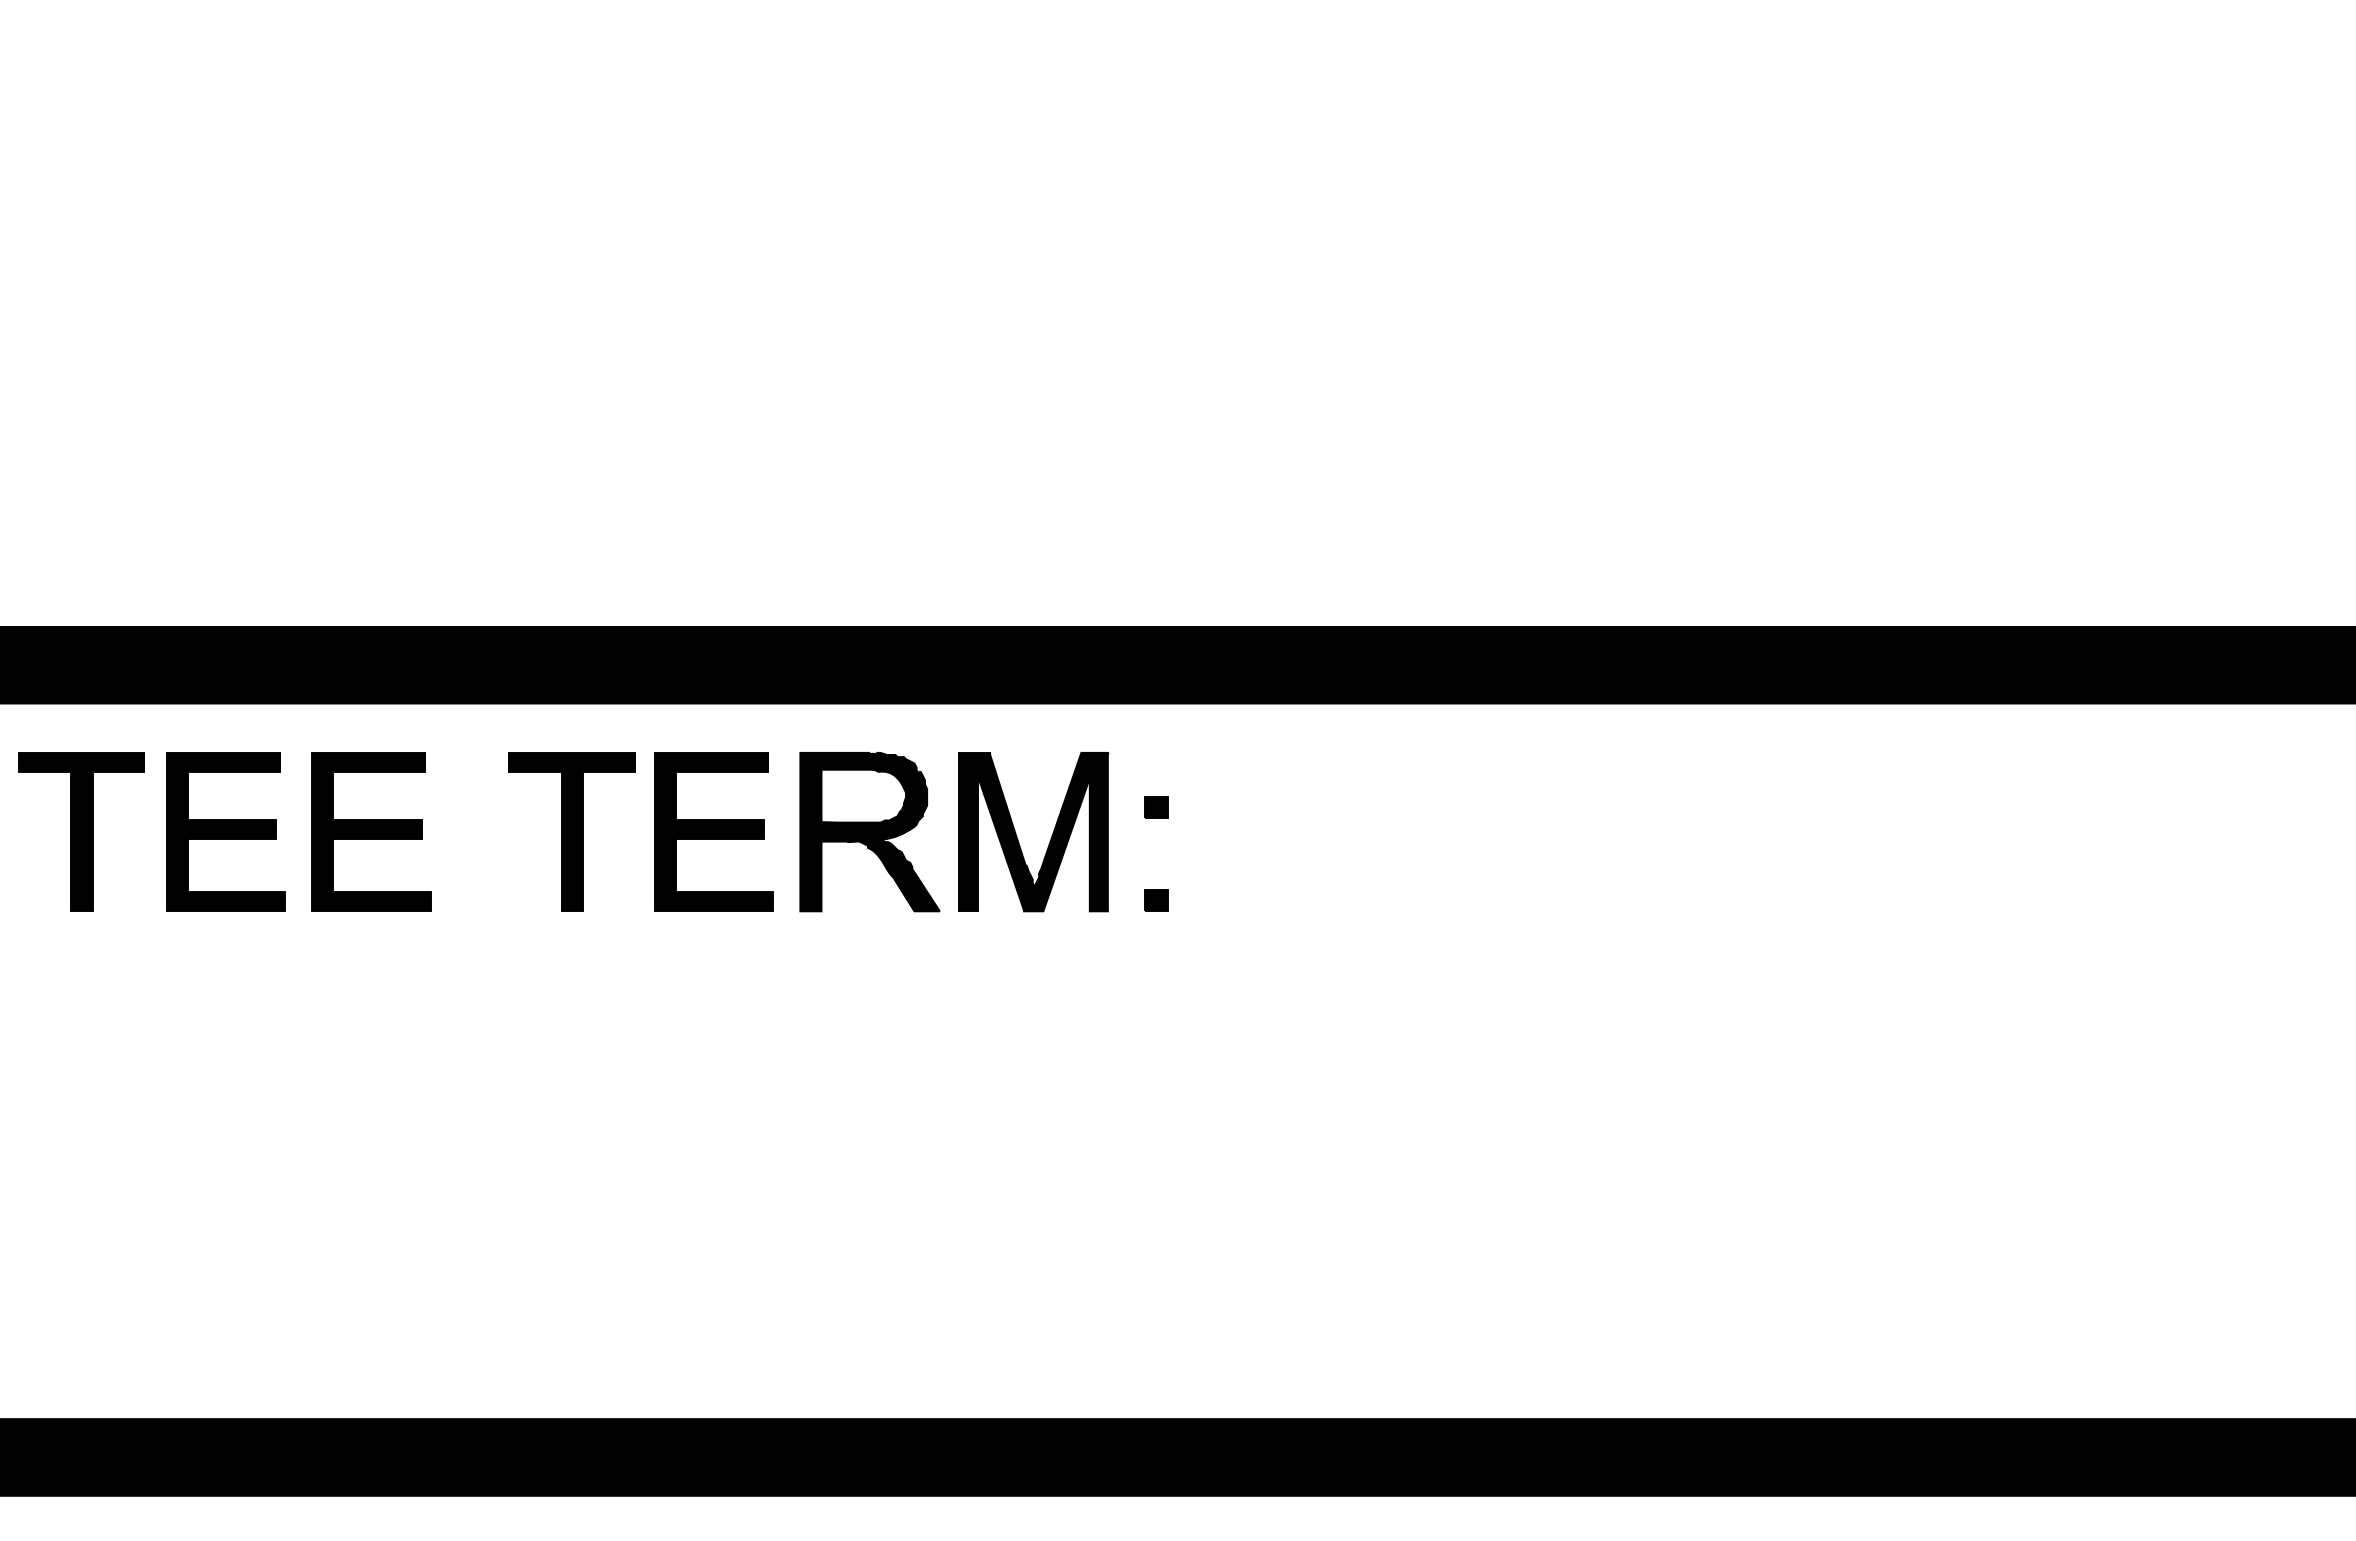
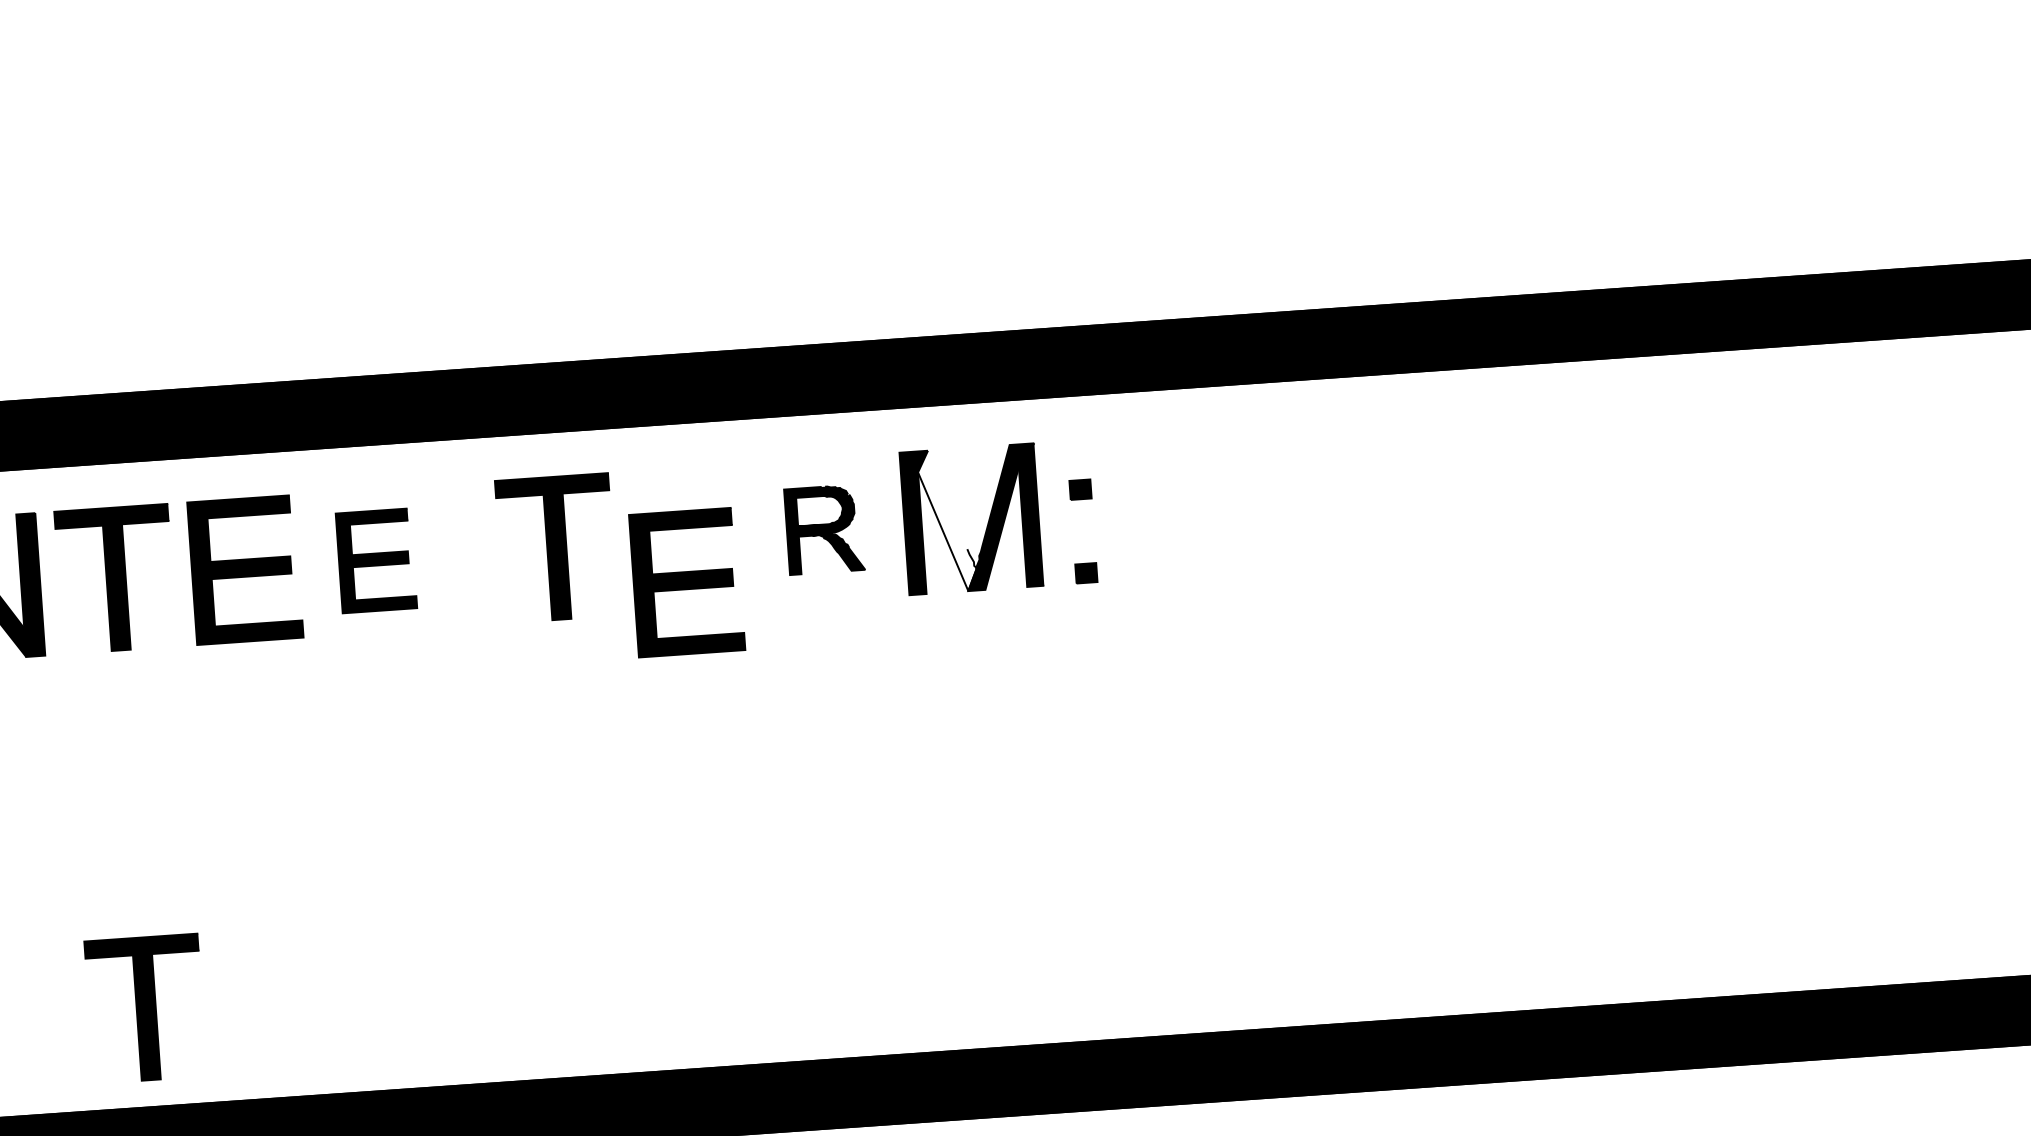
part: (371, 831) -> (376, 560), size x0.7
part: (713, 831) -> (686, 582), moved
fill: (1005, 831) -> (946, 520), removed
part: (869, 832) -> (824, 529), size x0.6
part: (81, 1309) -> (145, 1008), added

